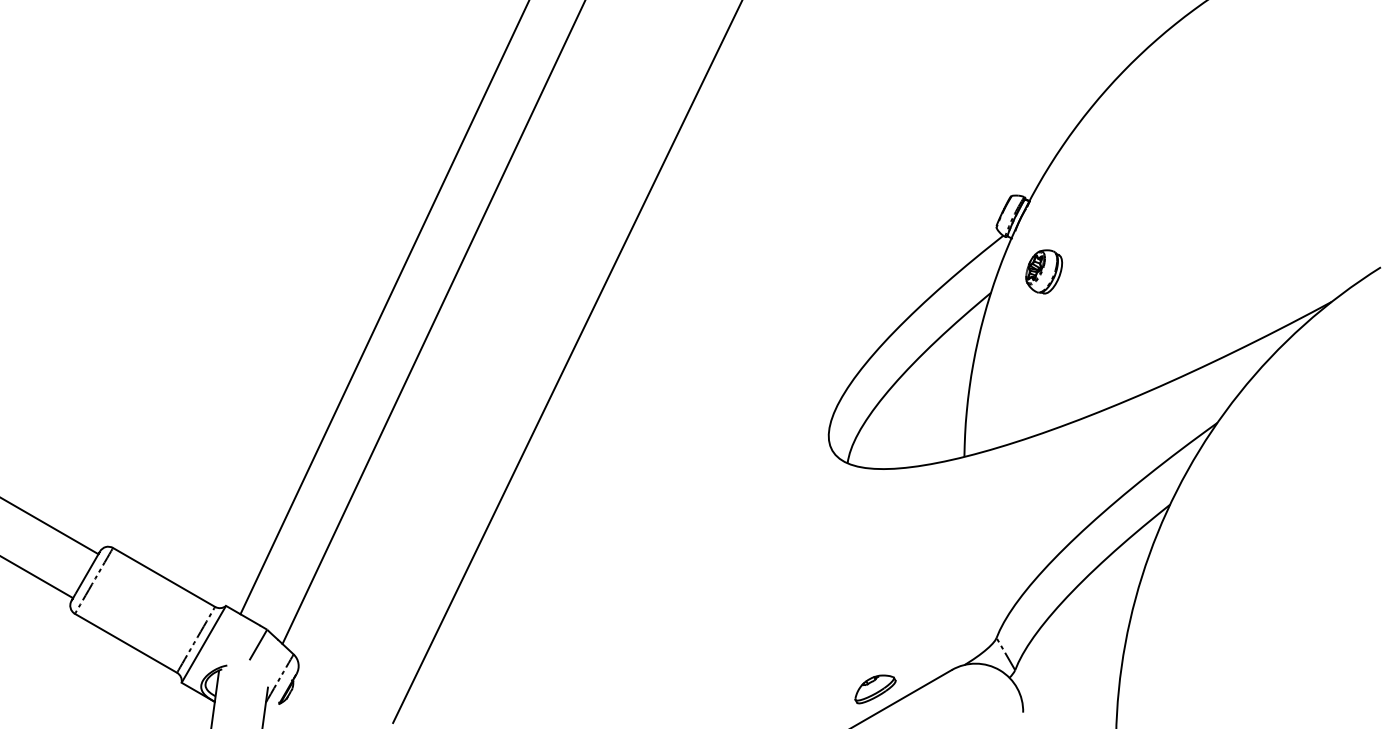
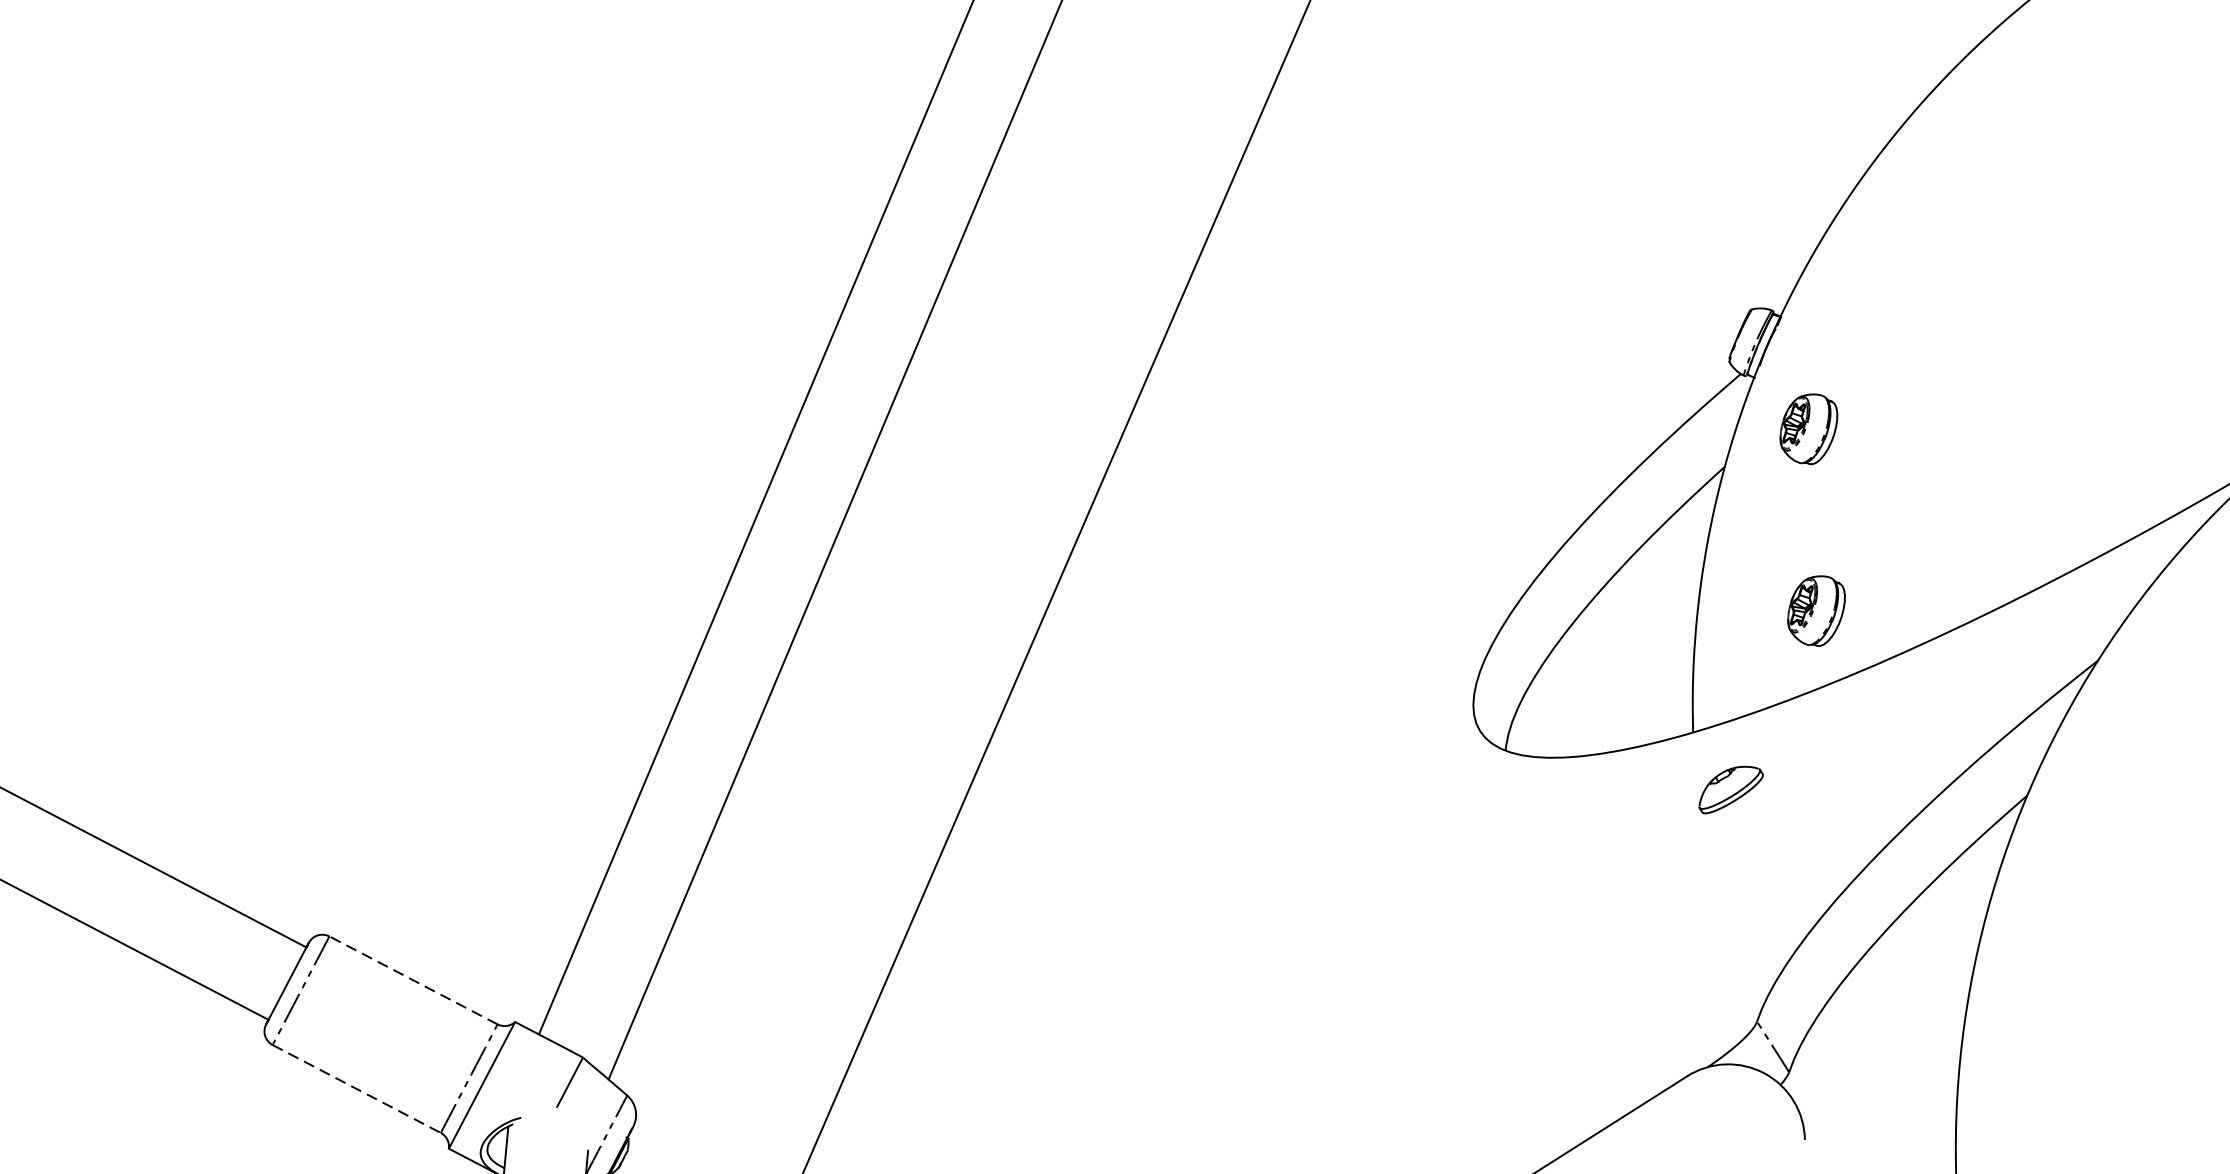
part: (1044, 384) -> (1817, 610), added
line: (164, 577) -> (414, 980), solid -> dashed
line: (126, 643) -> (357, 1089), solid -> dashed
part: (875, 689) -> (1731, 789), moved

